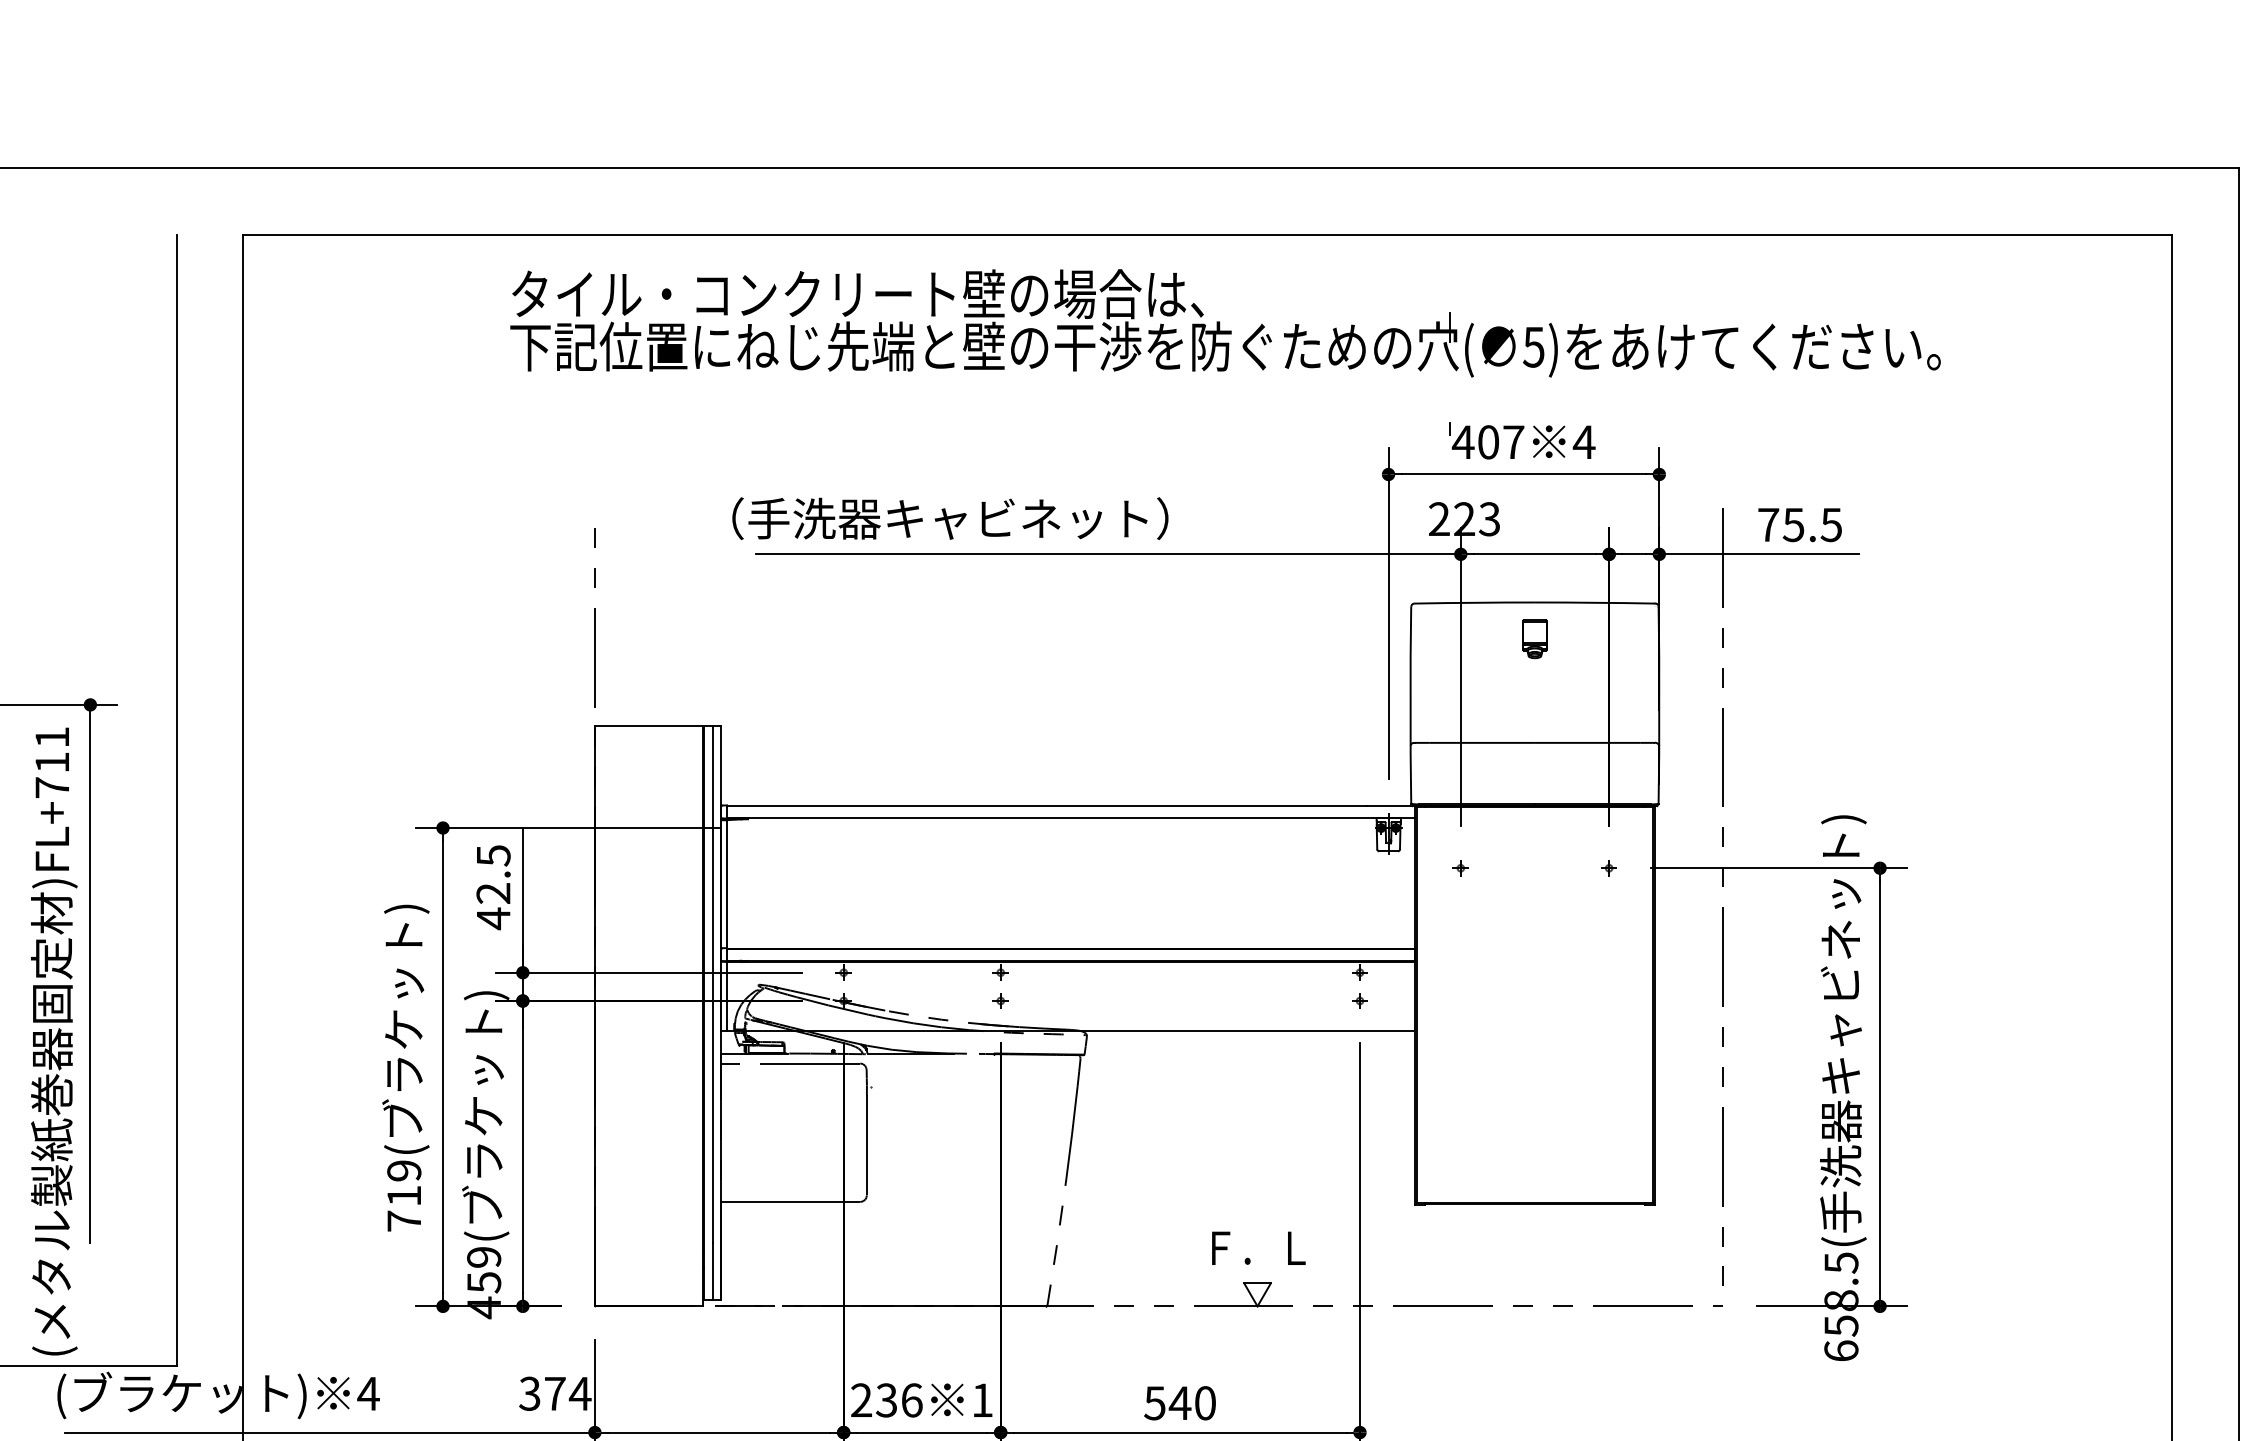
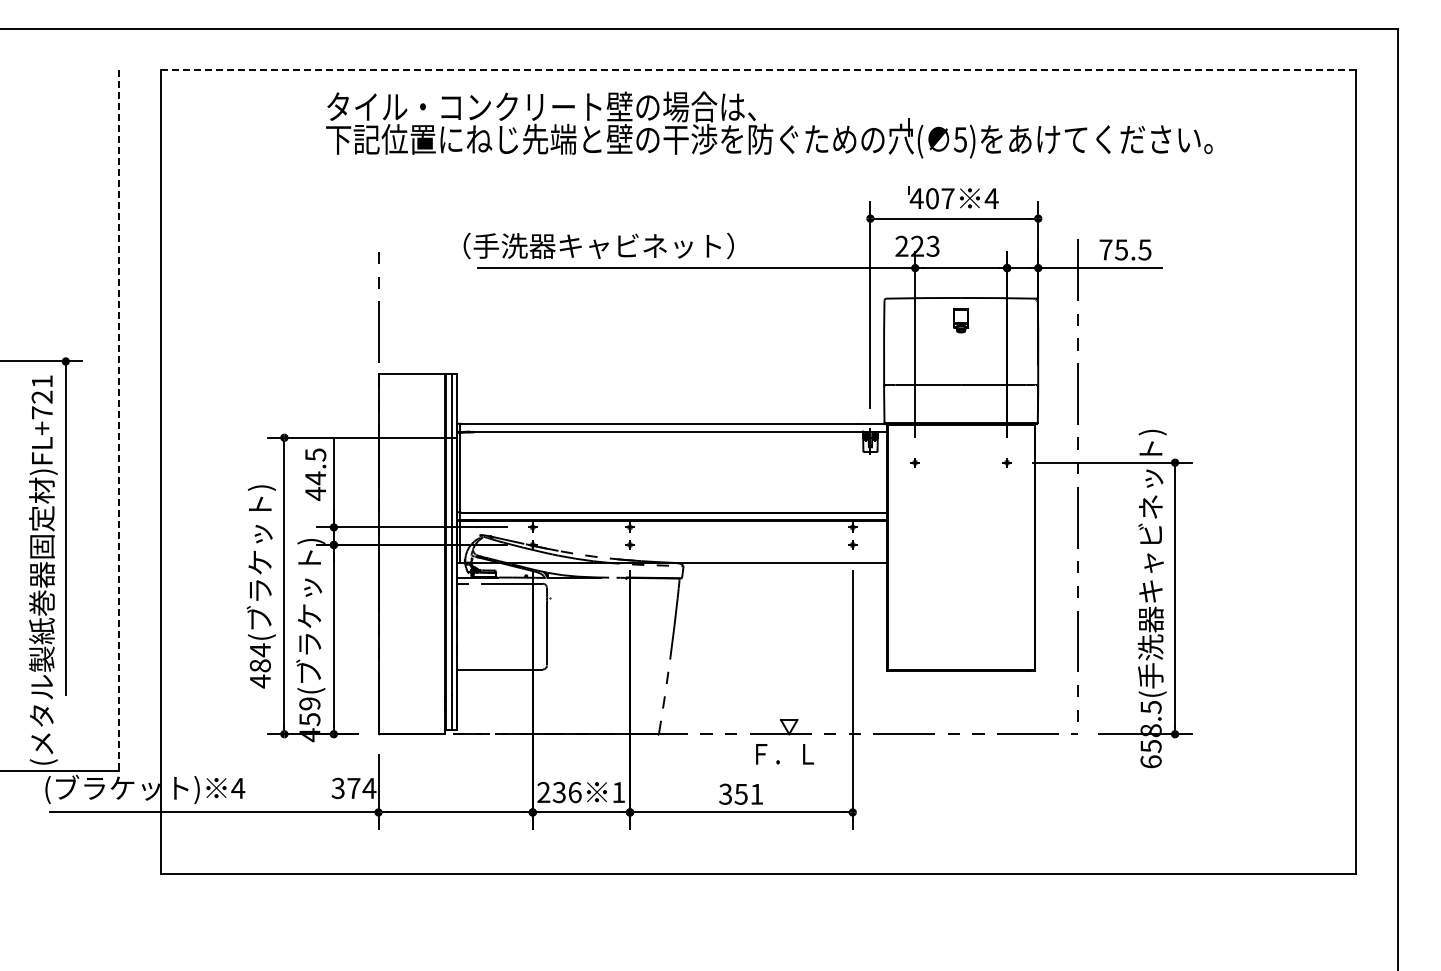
line: (1207, 235) -> (758, 70), solid -> dashed
text: (51, 761) -> (41, 396), )FL+711 -> )FL+721
line: (176, 800) -> (119, 420), solid -> dashed
text: (493, 893) -> (315, 478), 42.5 -> 44.5
text: (402, 1195) -> (259, 665), 719( -> 484(
text: (1257, 1248) -> (784, 754), moved
text: (1180, 1401) -> (741, 793), 540 -> 351

